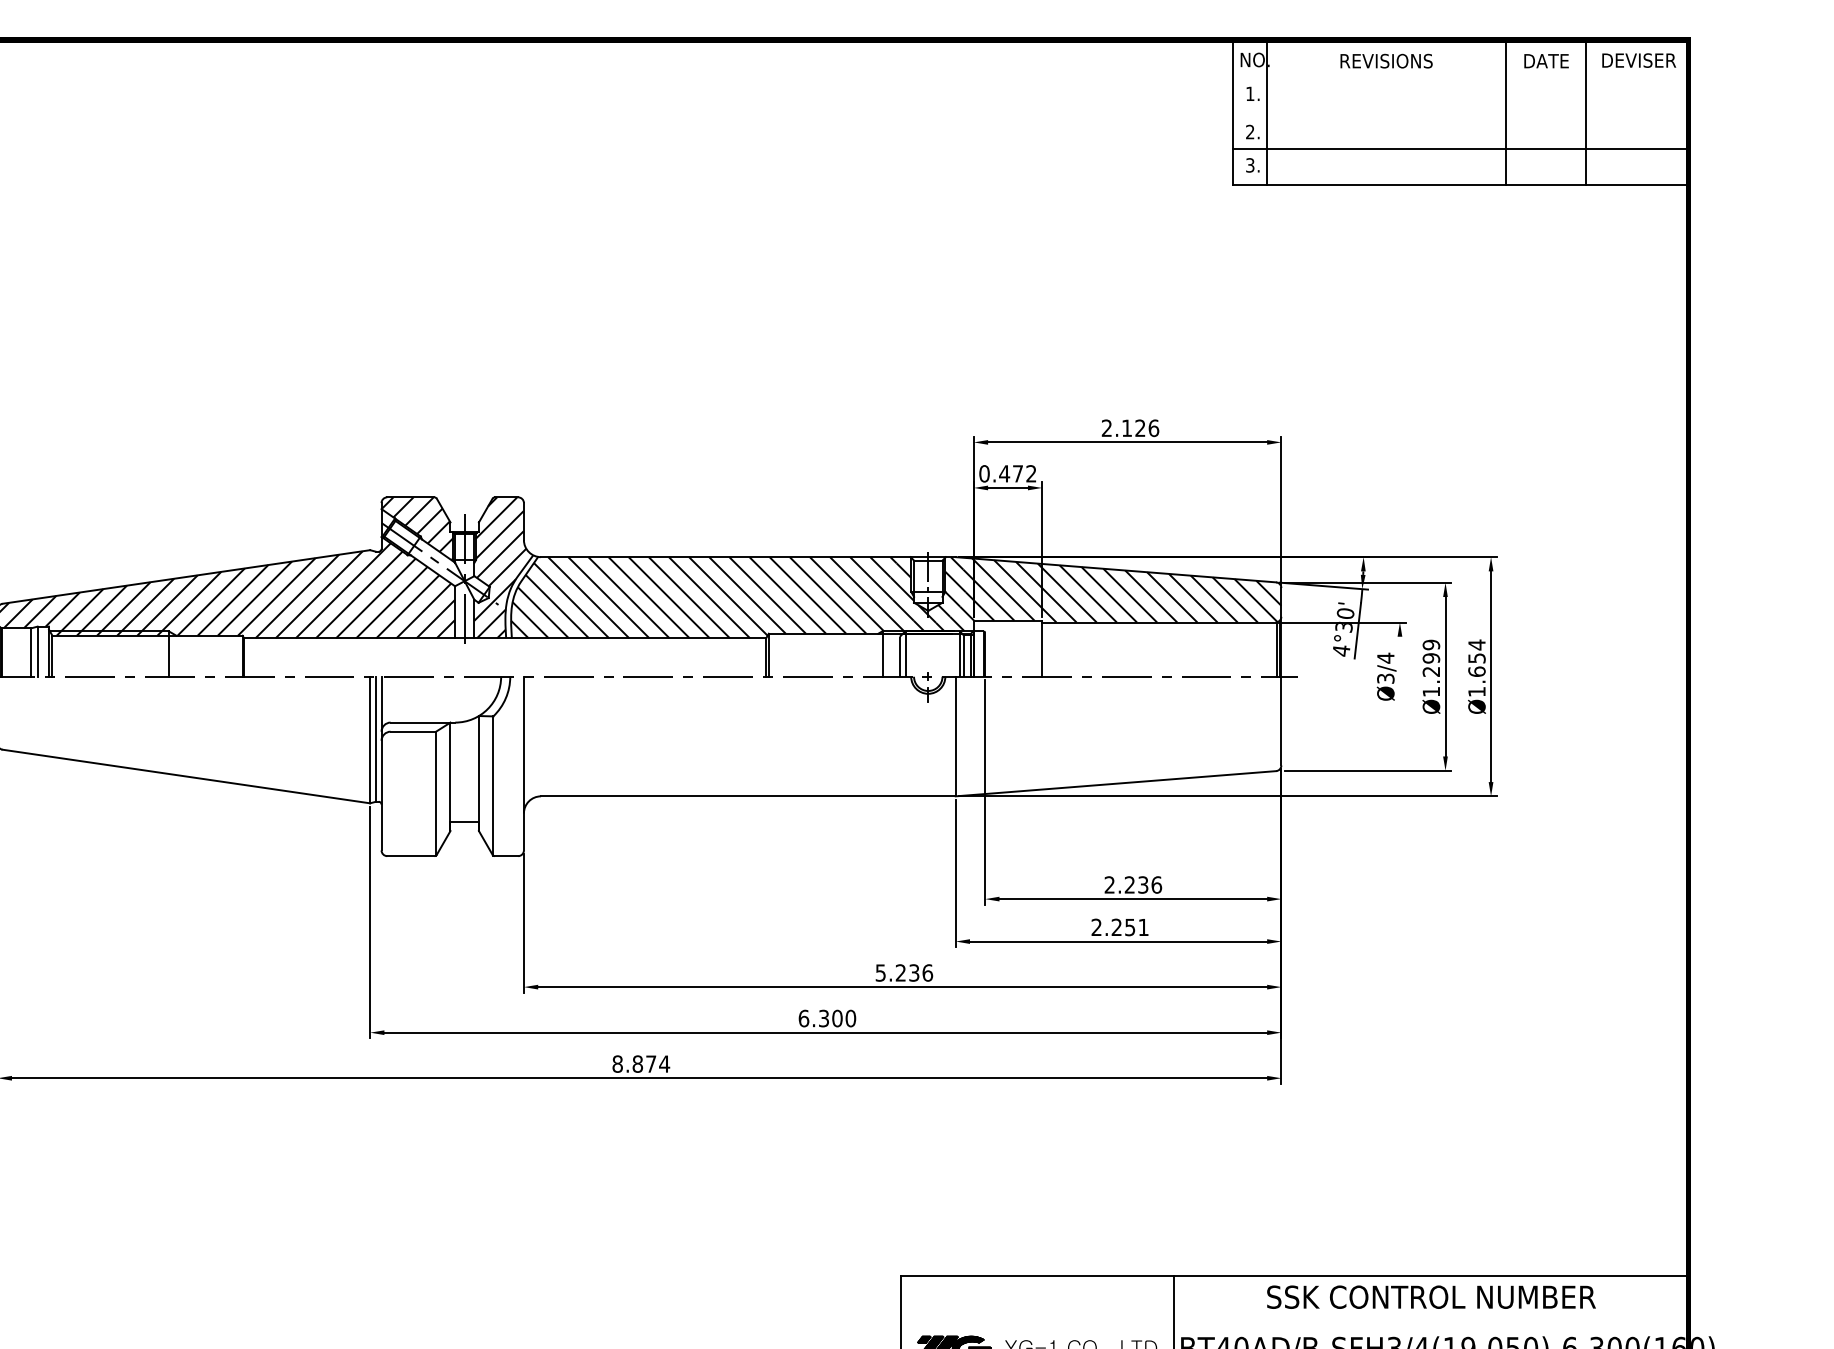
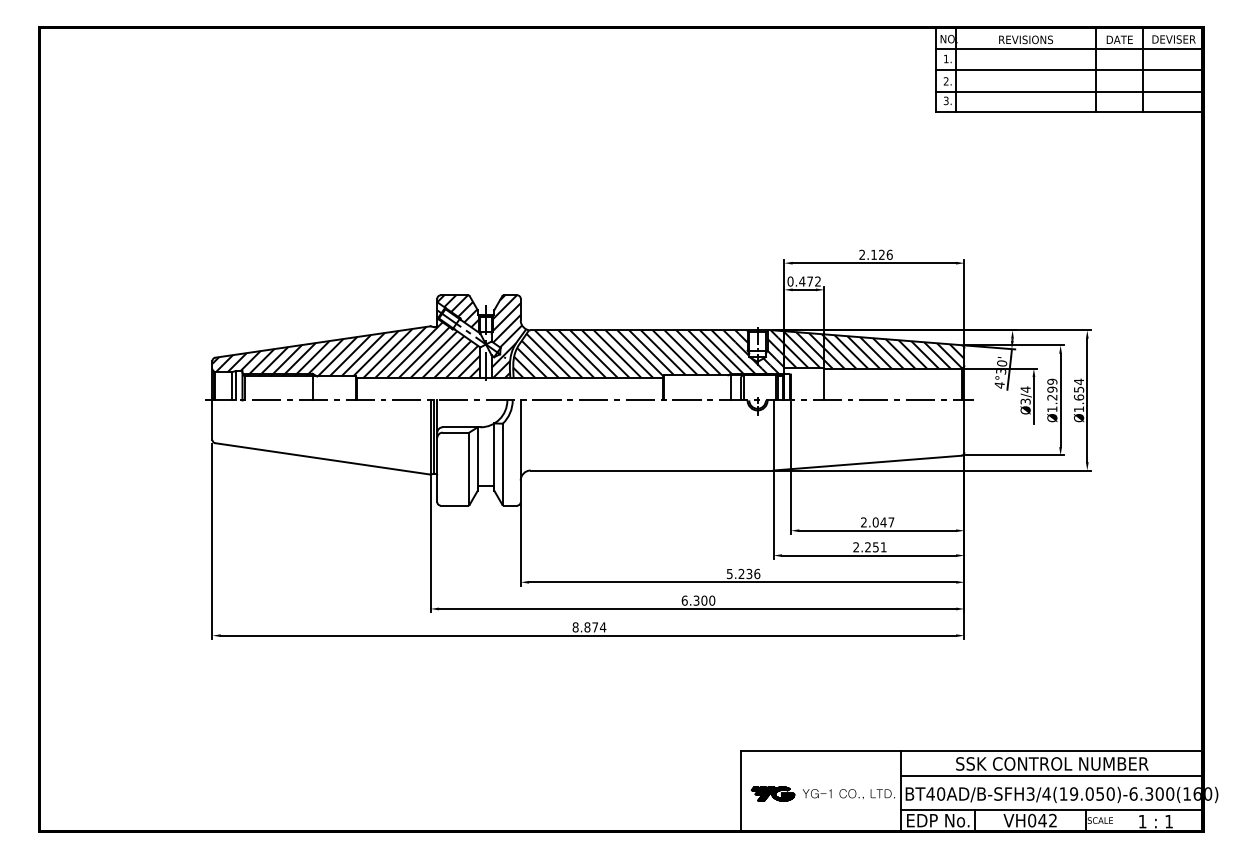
line: (1460, 75) -> (1069, 48), added
line: (1460, 113) -> (1069, 70), added
line: (1399, 676) -> (1033, 400), added
text: (1143, 885) -> (883, 522), 2.236 -> 2.047
line: (1431, 1318) -> (1052, 776), added

